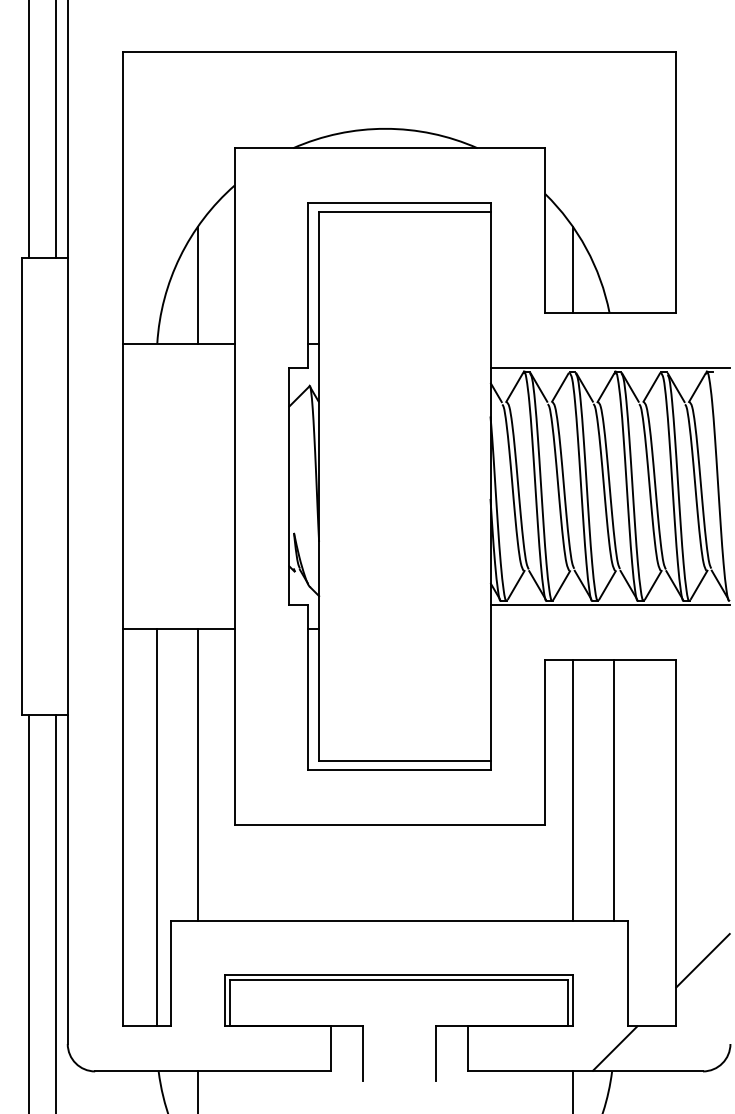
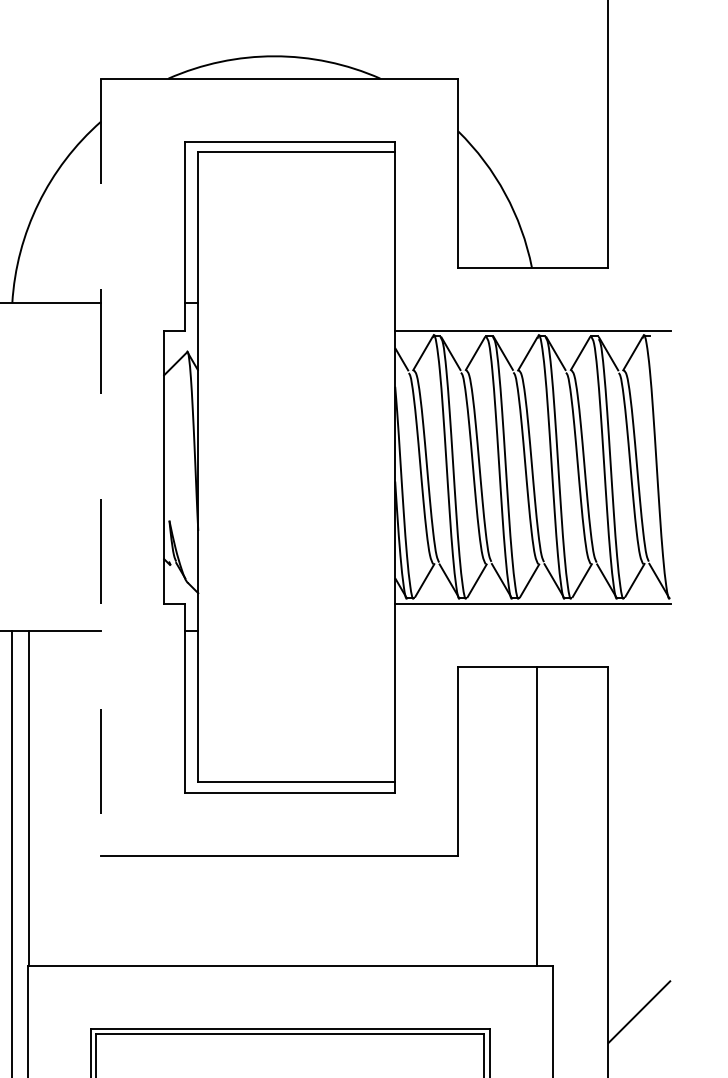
line: (572, 269) -> (489, 217), removed
line: (198, 284) -> (59, 235), removed
line: (234, 486) -> (101, 467), solid -> dashed
line: (198, 774) -> (29, 798), moved
line: (572, 790) -> (489, 816), removed

